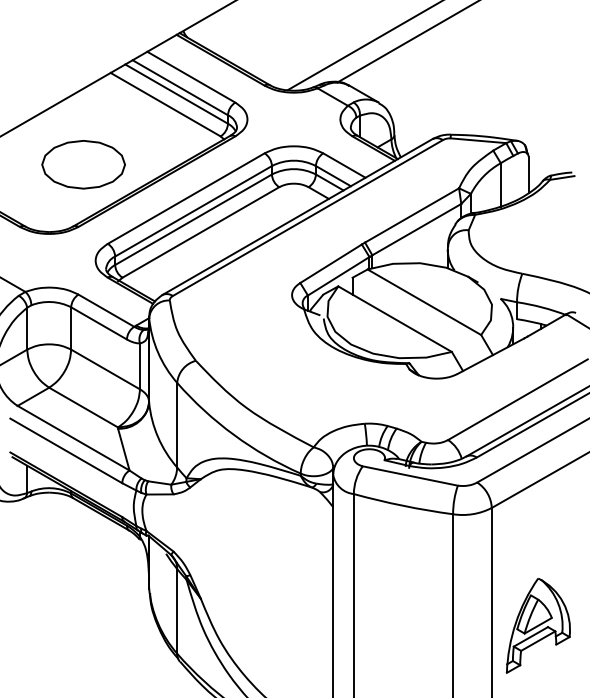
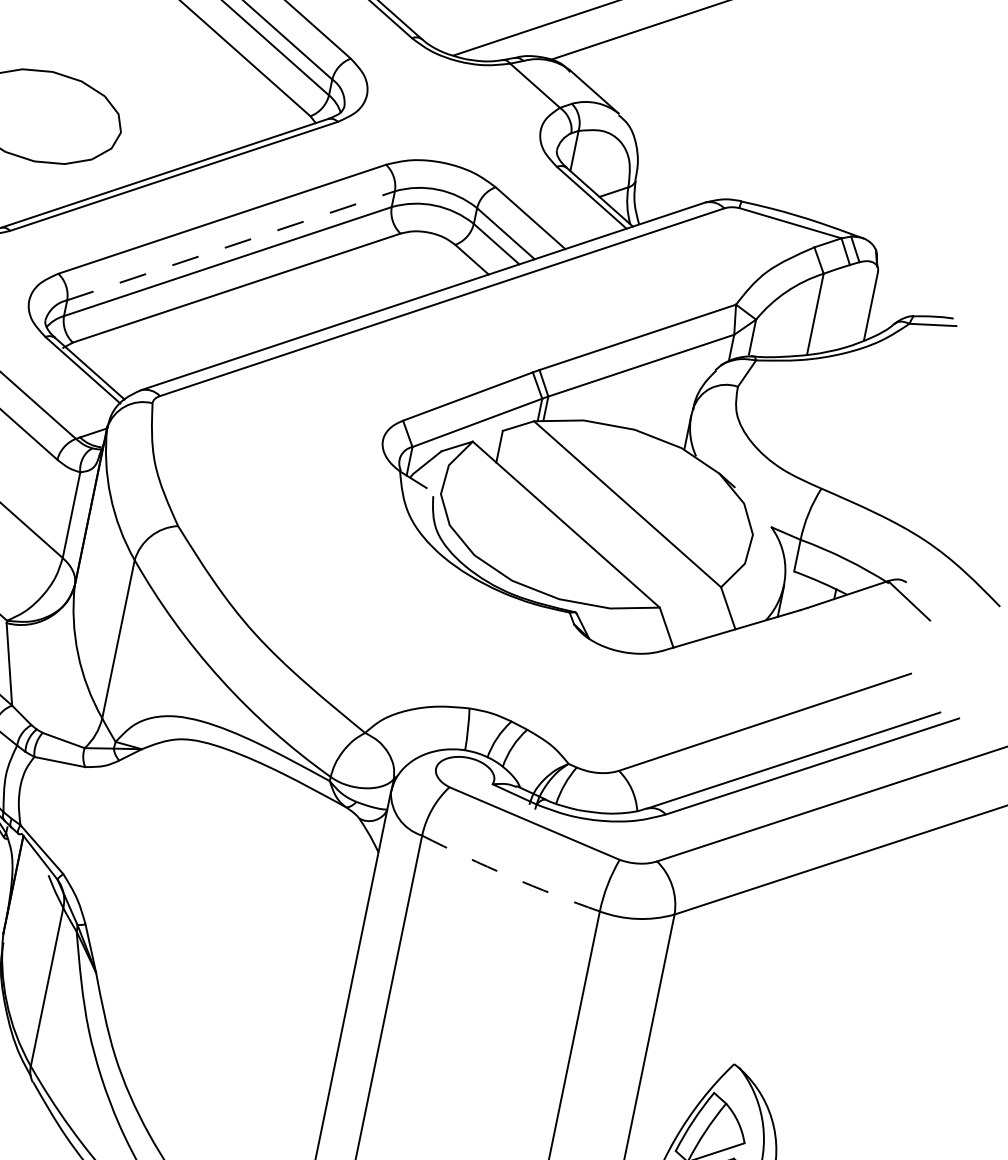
line: (193, 211) -> (230, 246), solid -> dashed
arc: (403, 505) -> (510, 876), solid -> dashed

